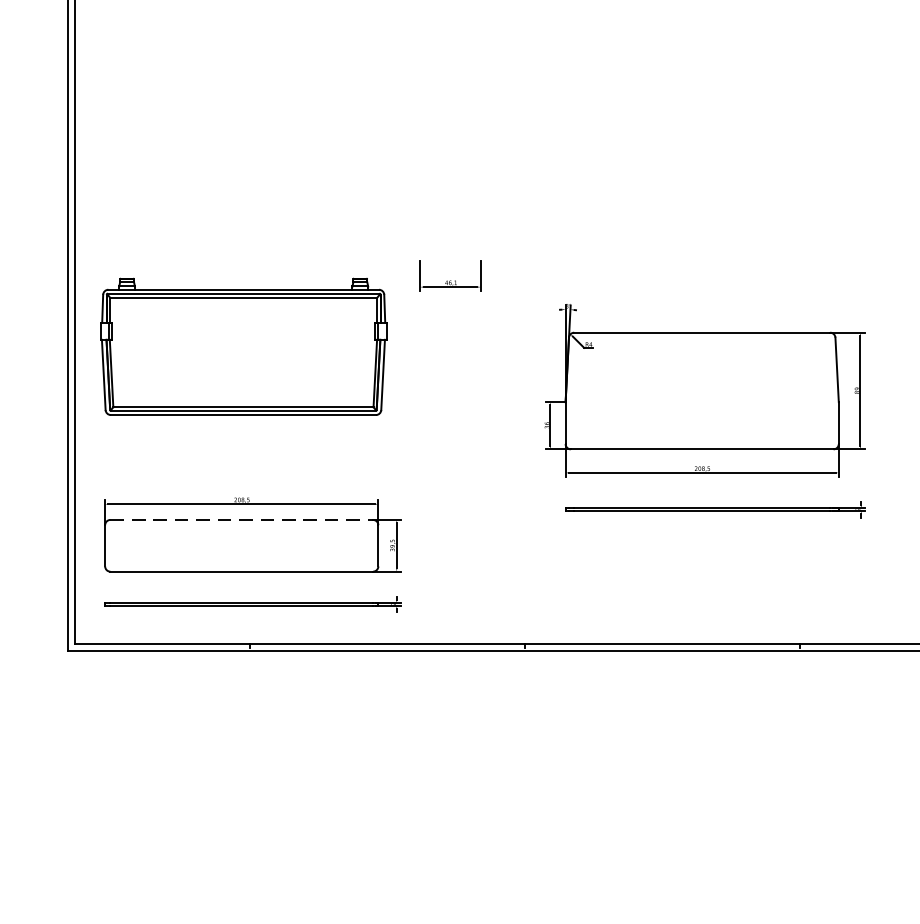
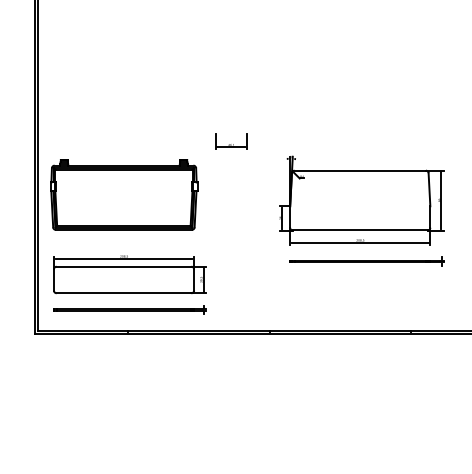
part: (244, 346) -> (124, 194), moved
line: (242, 519) -> (124, 266), dashed -> solid

